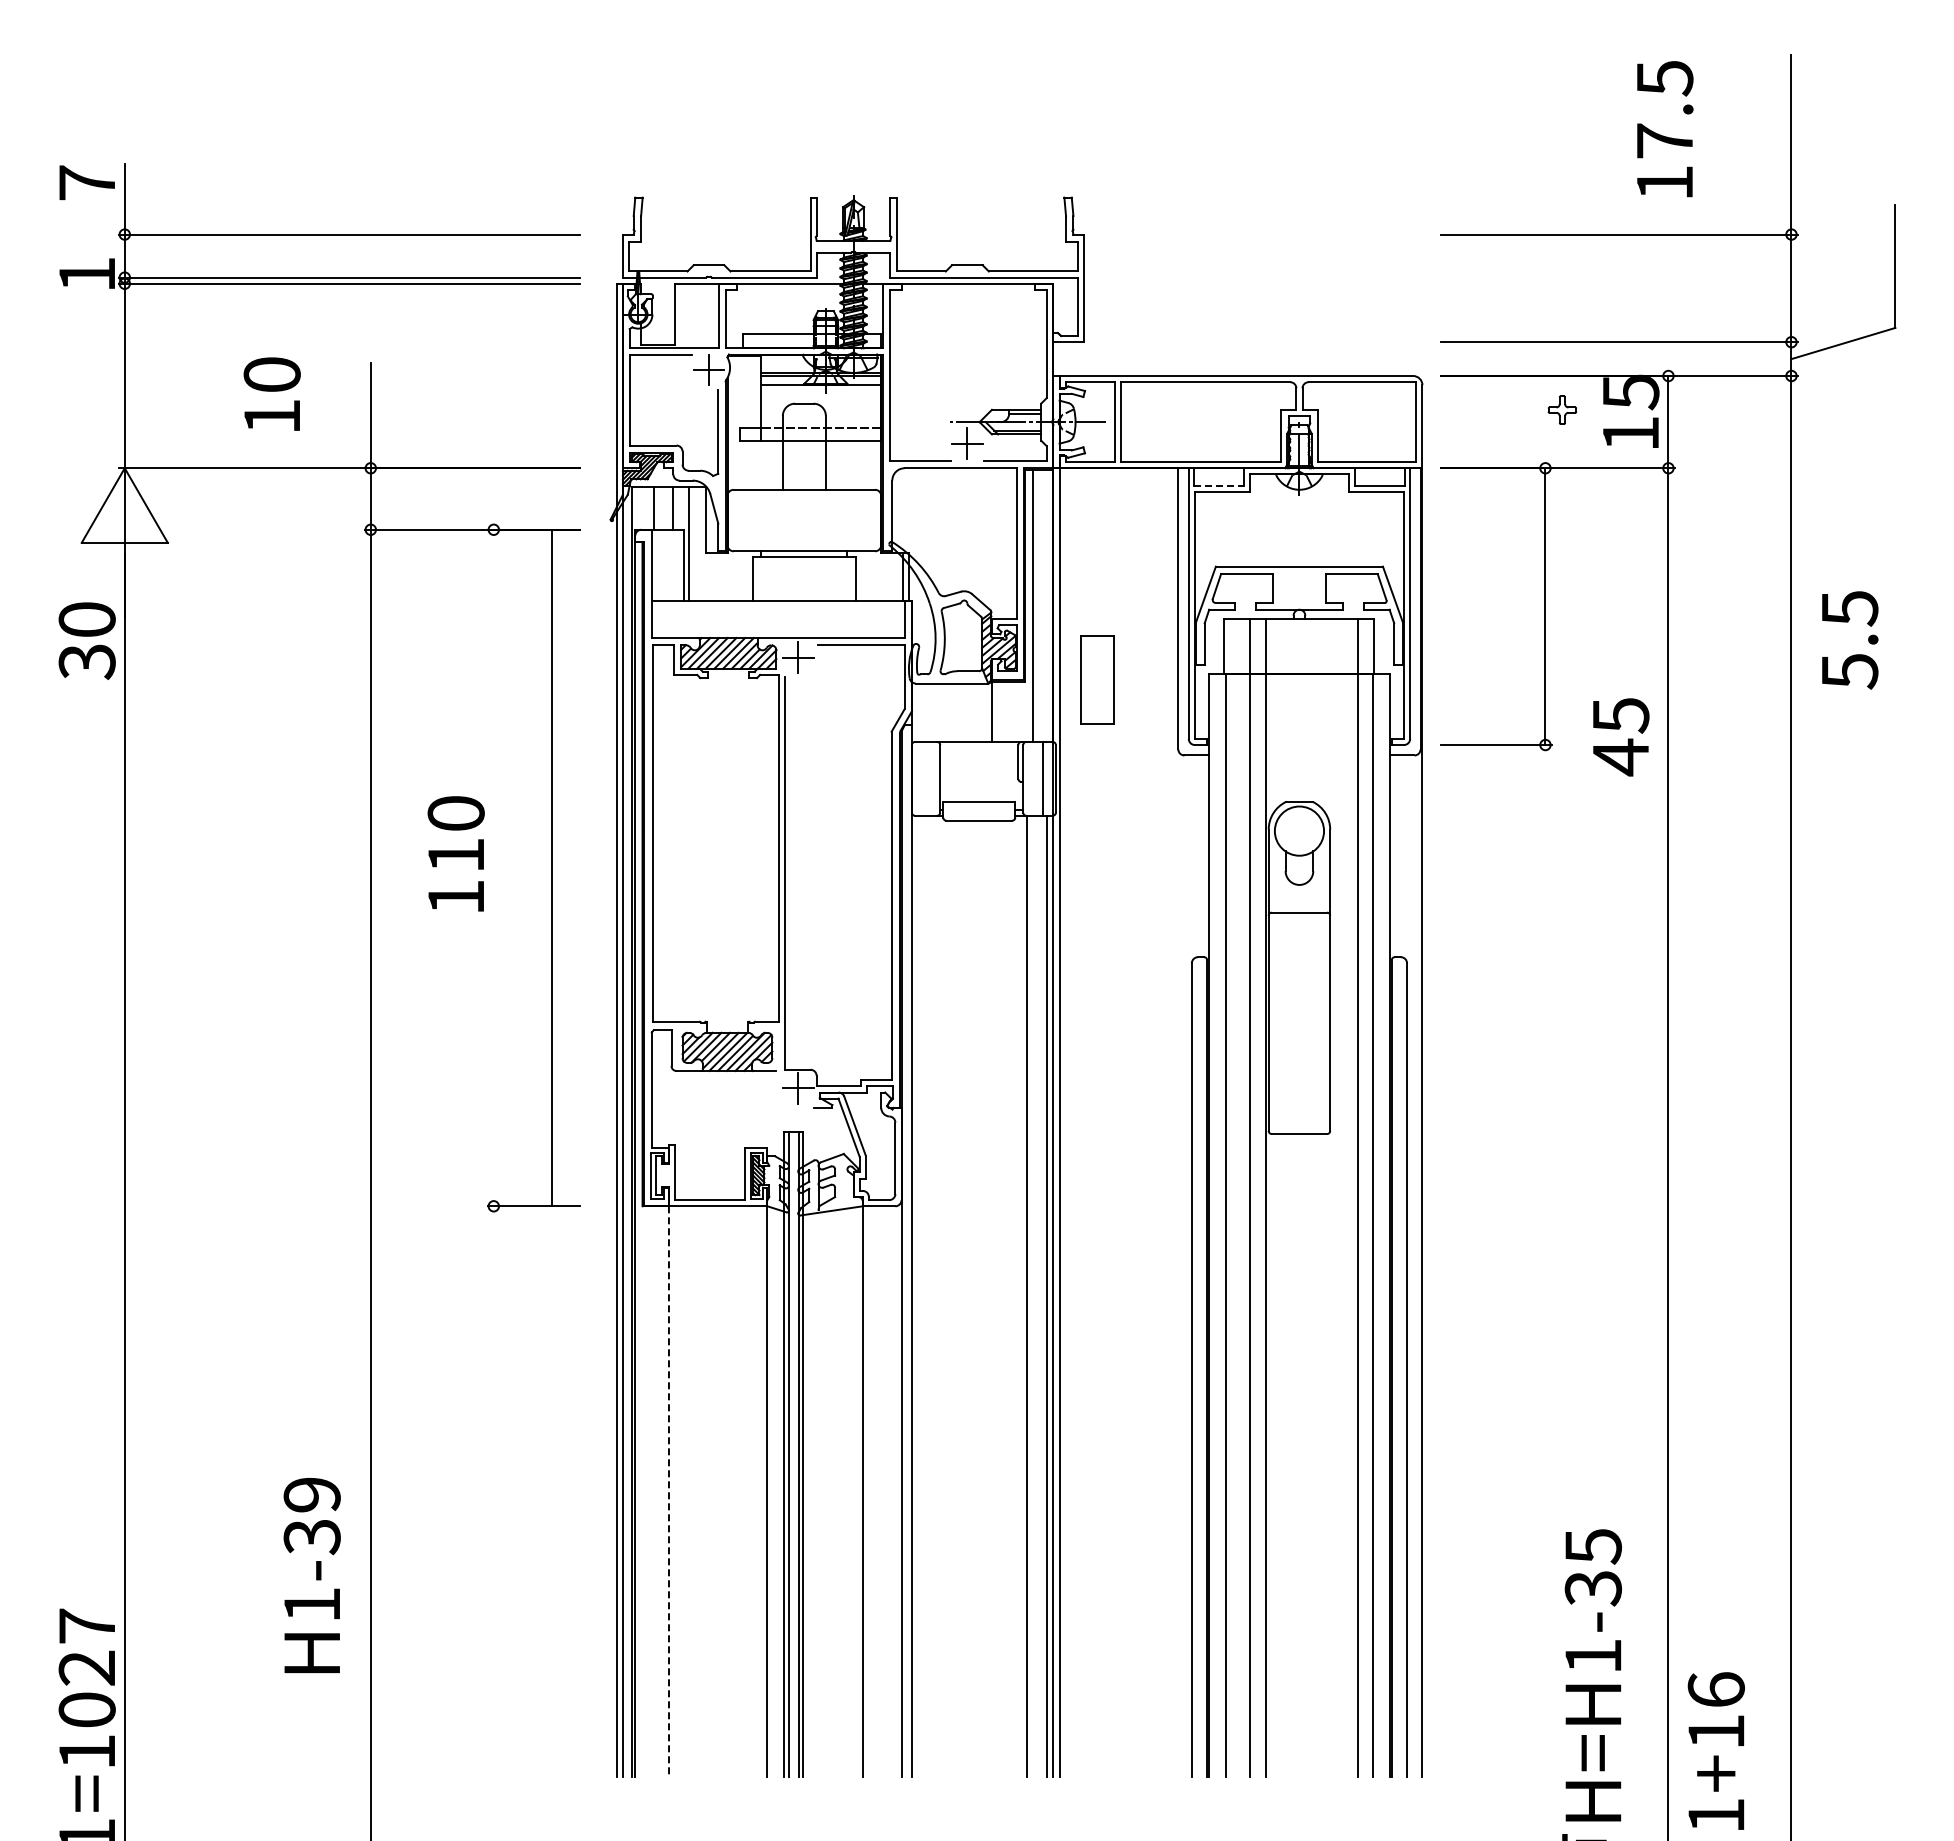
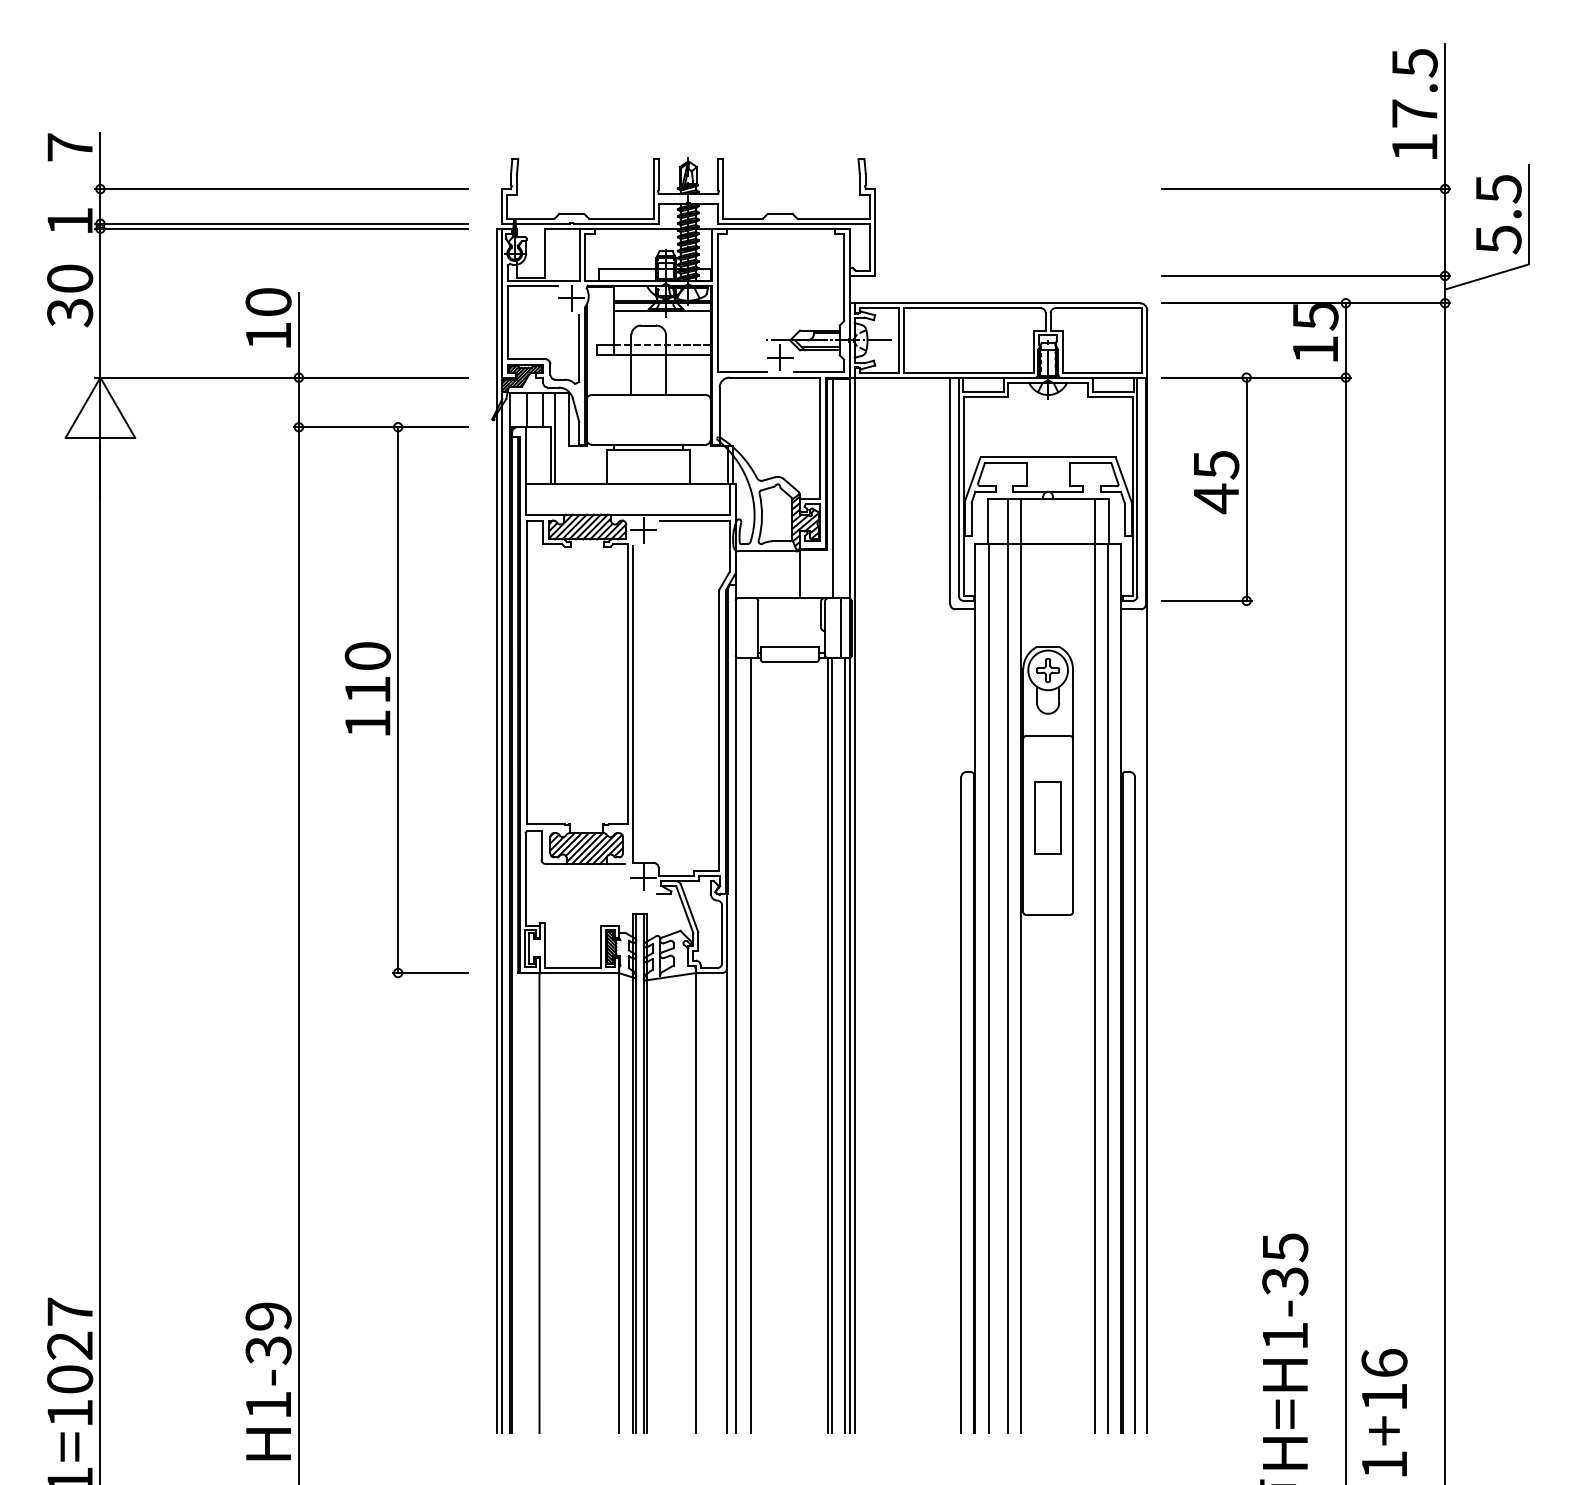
text: (1665, 129) -> (1415, 104), moved
text: (271, 393) -> (268, 317), moved
part: (1562, 409) -> (1048, 669), moved
line: (1219, 485) -> (983, 391), dashed -> solid
text: (86, 640) -> (69, 295), moved
text: (1850, 640) -> (1499, 214), moved
part: (1097, 679) -> (1048, 817), moved
text: (1621, 737) -> (1216, 482), moved
line: (551, 867) -> (397, 699), moved
line: (931, 1295) -> (751, 1045), added
line: (1031, 1295) -> (831, 1045), added
line: (668, 1491) -> (539, 1203), dashed -> solid
text: (311, 1575) -> (268, 1381), moved

